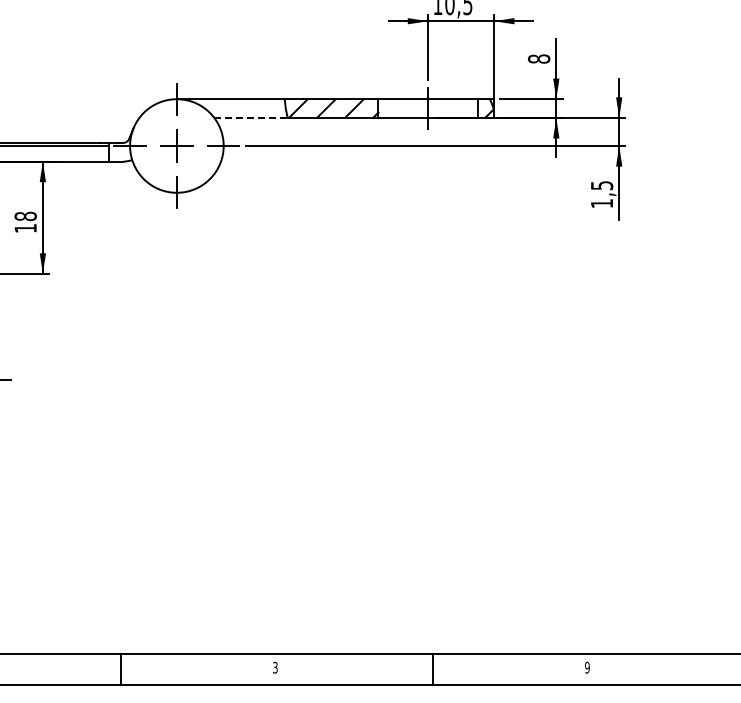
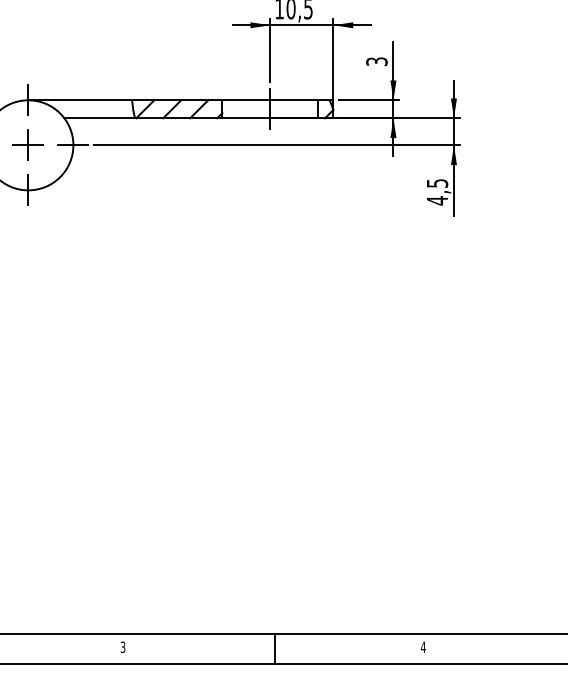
text: (539, 58) -> (377, 61), 8 -> 3
line: (251, 117) -> (100, 117), dashed -> solid
text: (601, 203) -> (436, 200), 1,5 -> 4,5
text: (586, 667) -> (422, 647), 9 -> 4

